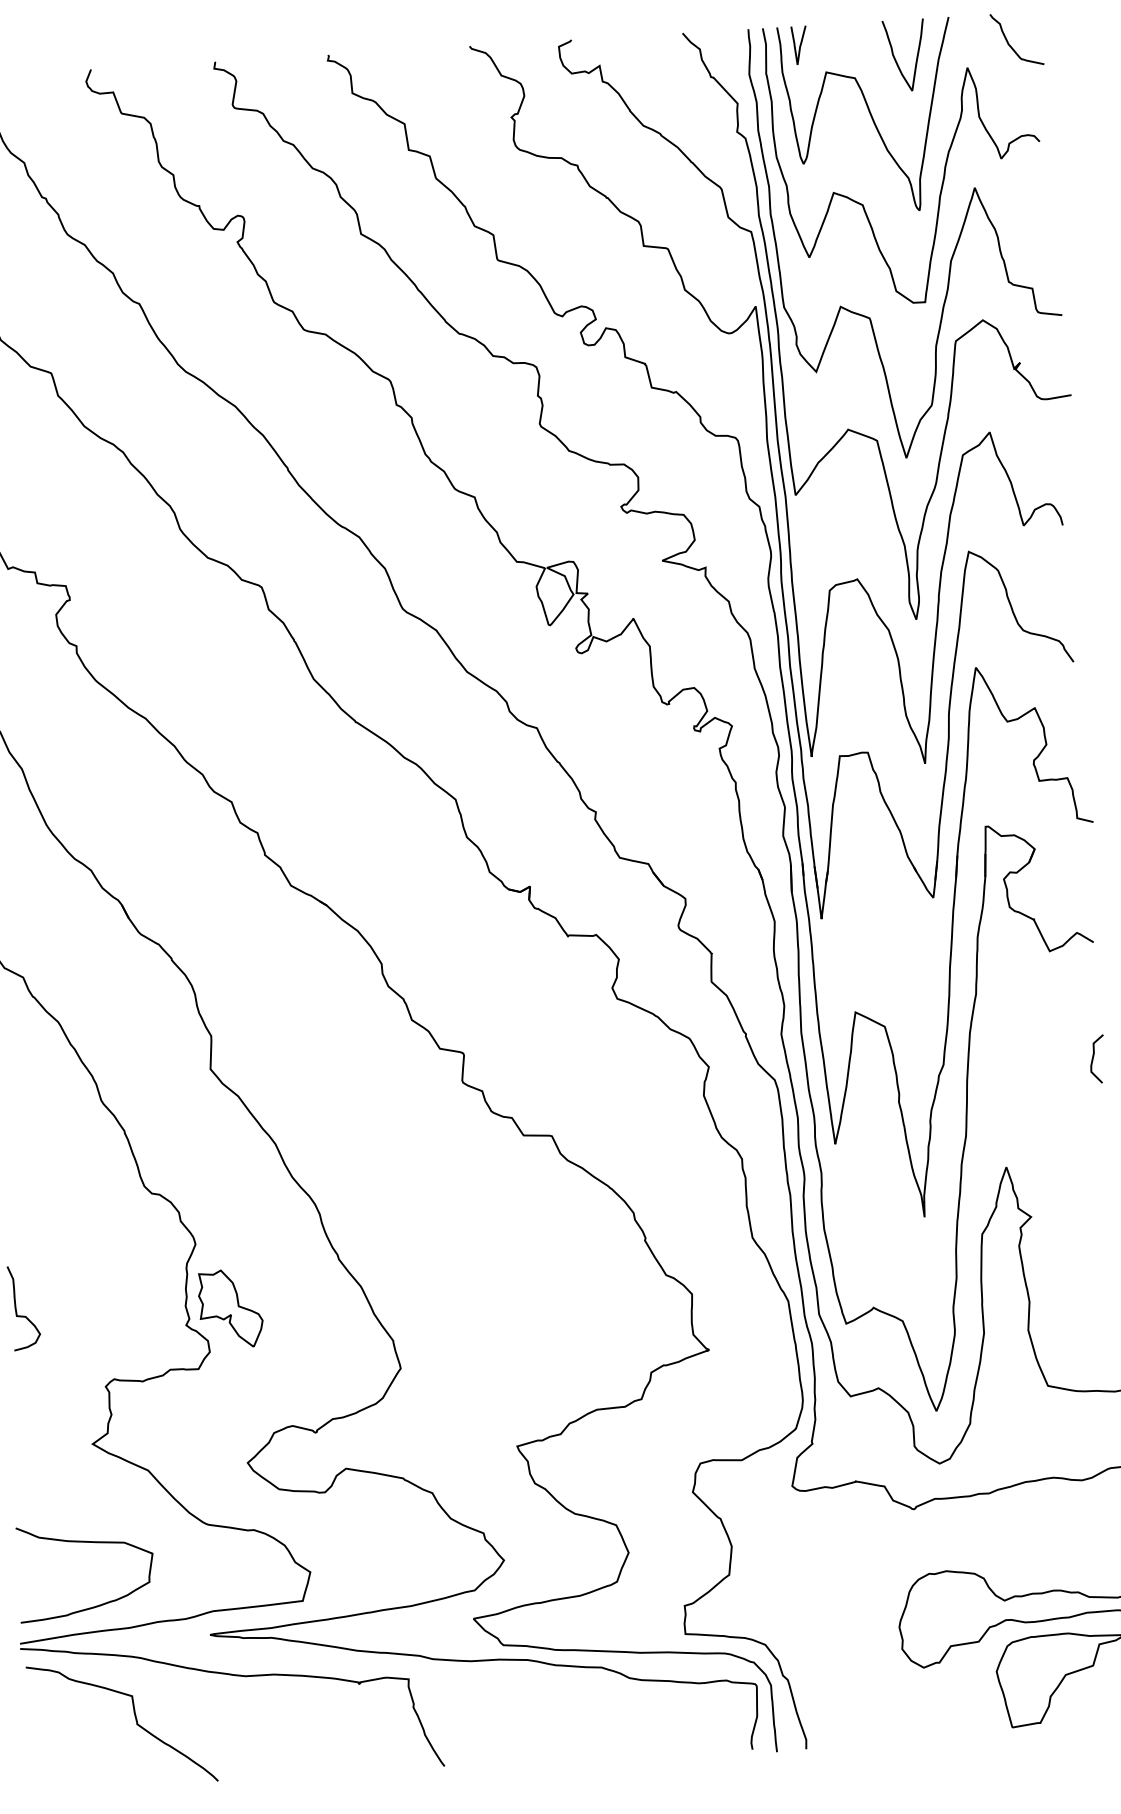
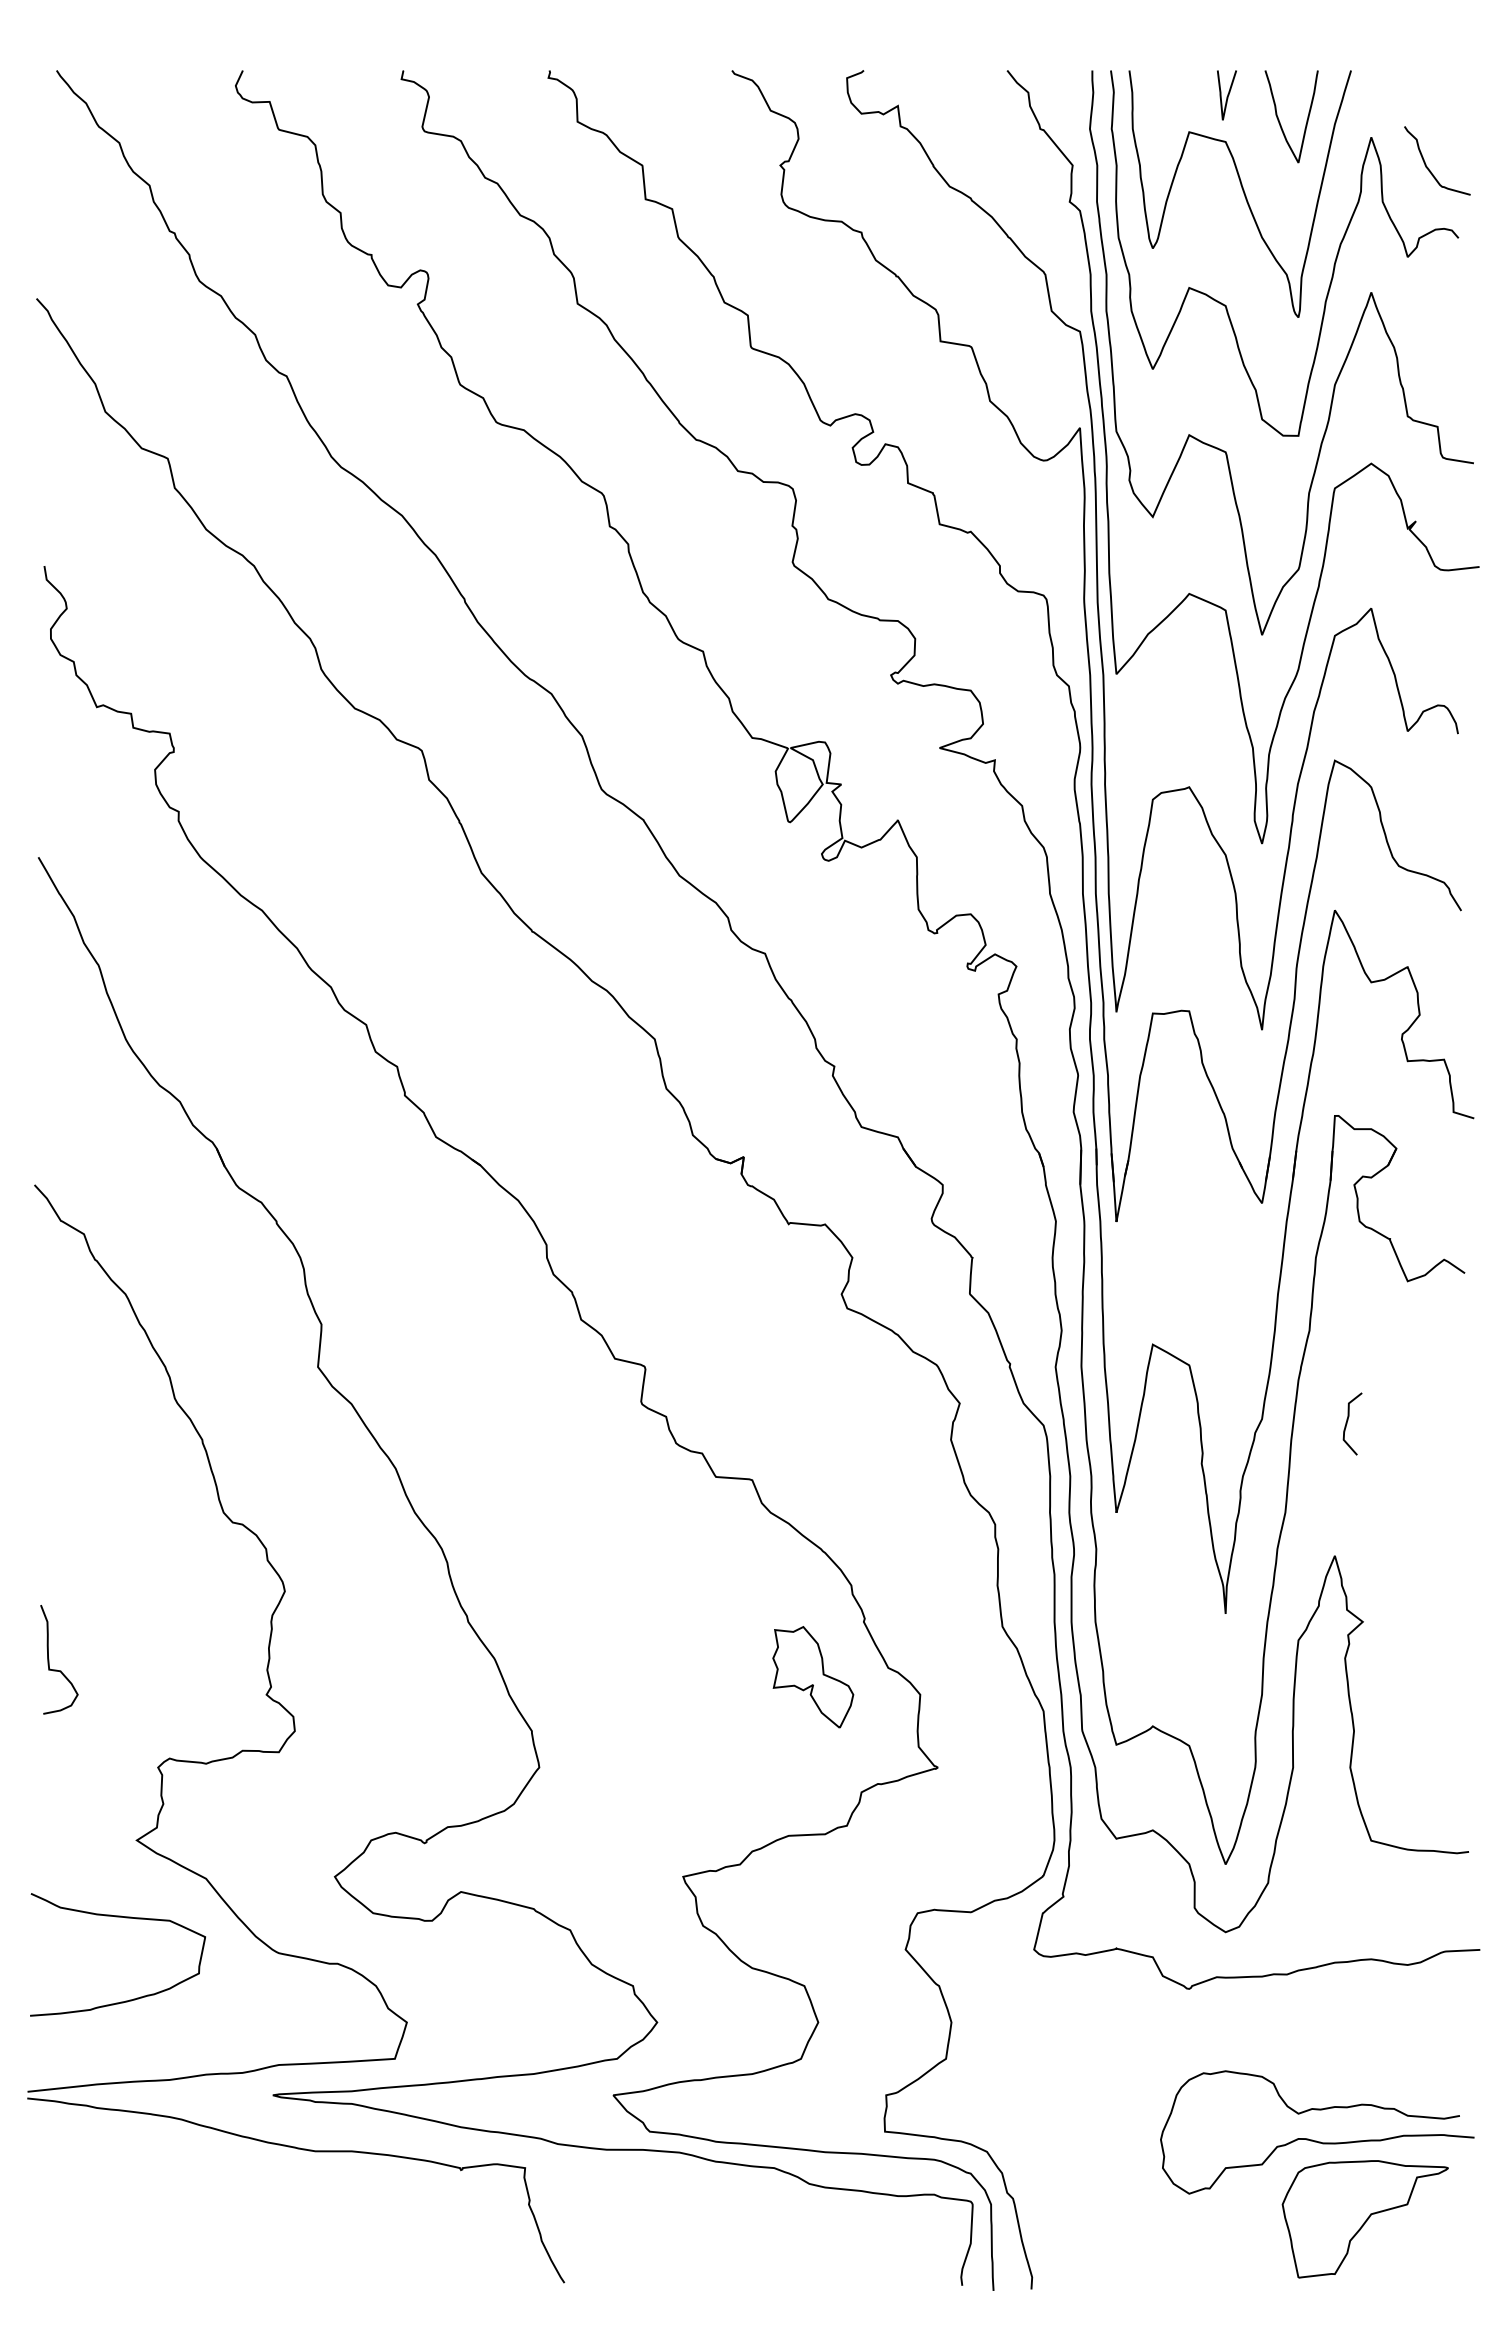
curve: (800, 45) -> (1227, 95), moved
curve: (1010, 45) -> (1428, 167), moved
curve: (1094, 1056) -> (1348, 1420), moved
part: (231, 1309) -> (813, 1677), moved
curve: (89, 1543) -> (125, 1918), moved
curve: (135, 1721) -> (170, 2200), removed

